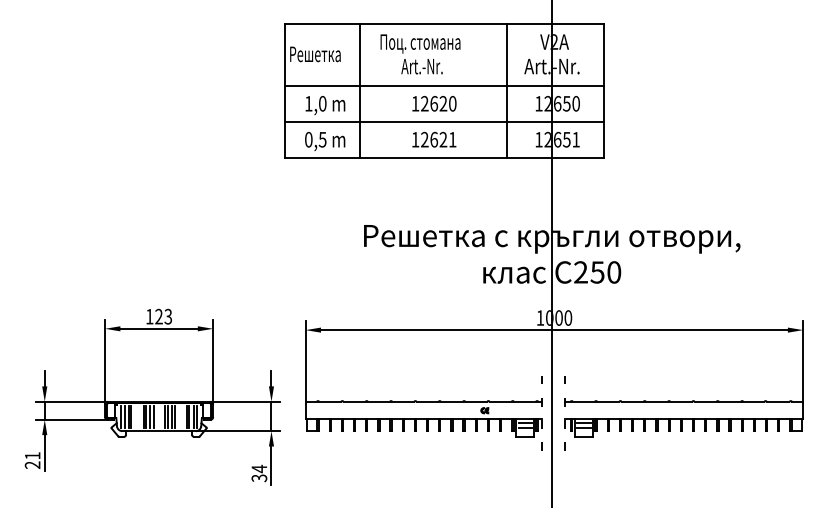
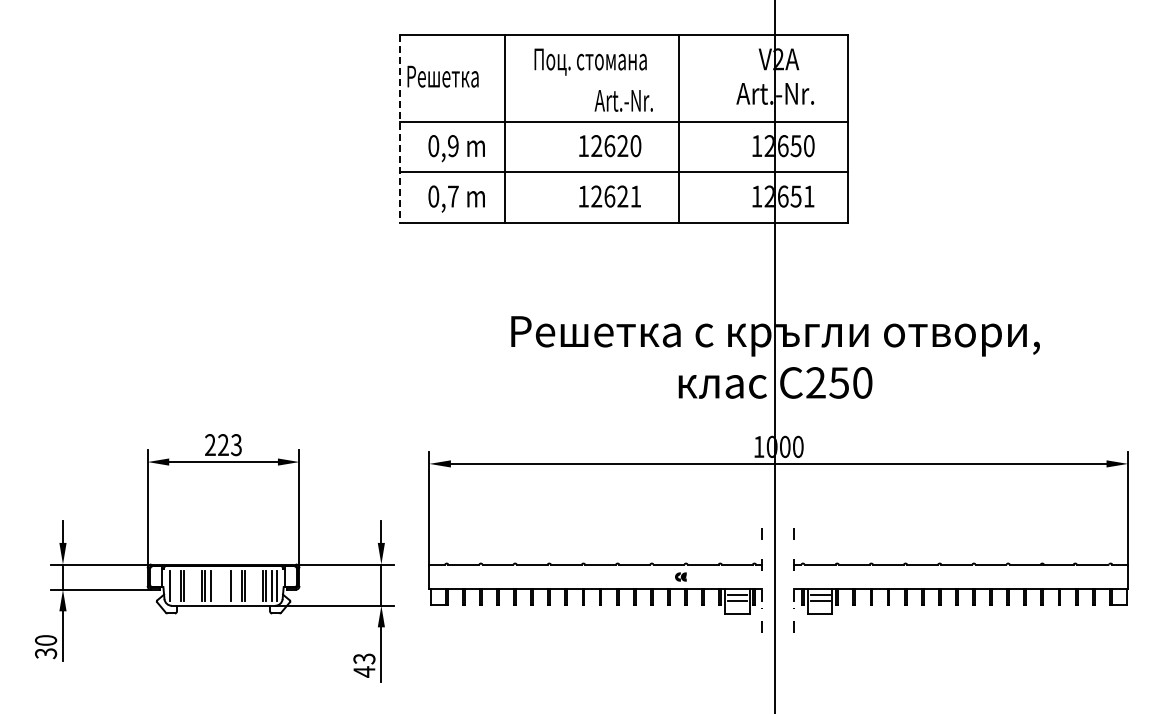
text: (421, 66) -> (623, 100), moved
line: (285, 91) -> (400, 128), solid -> dashed
line: (506, 91) -> (678, 128), moved
text: (315, 104) -> (443, 146), 1,0 -> 0,9
text: (322, 139) -> (452, 196), 0,5 -> 0,7
text: (149, 316) -> (210, 444), 123 -> 223
line: (124, 416) -> (175, 585), removed
line: (153, 416) -> (215, 585), removed
line: (168, 416) -> (236, 585), removed
text: (33, 460) -> (46, 647), 21 -> 30
text: (259, 473) -> (364, 665), 34 -> 43

